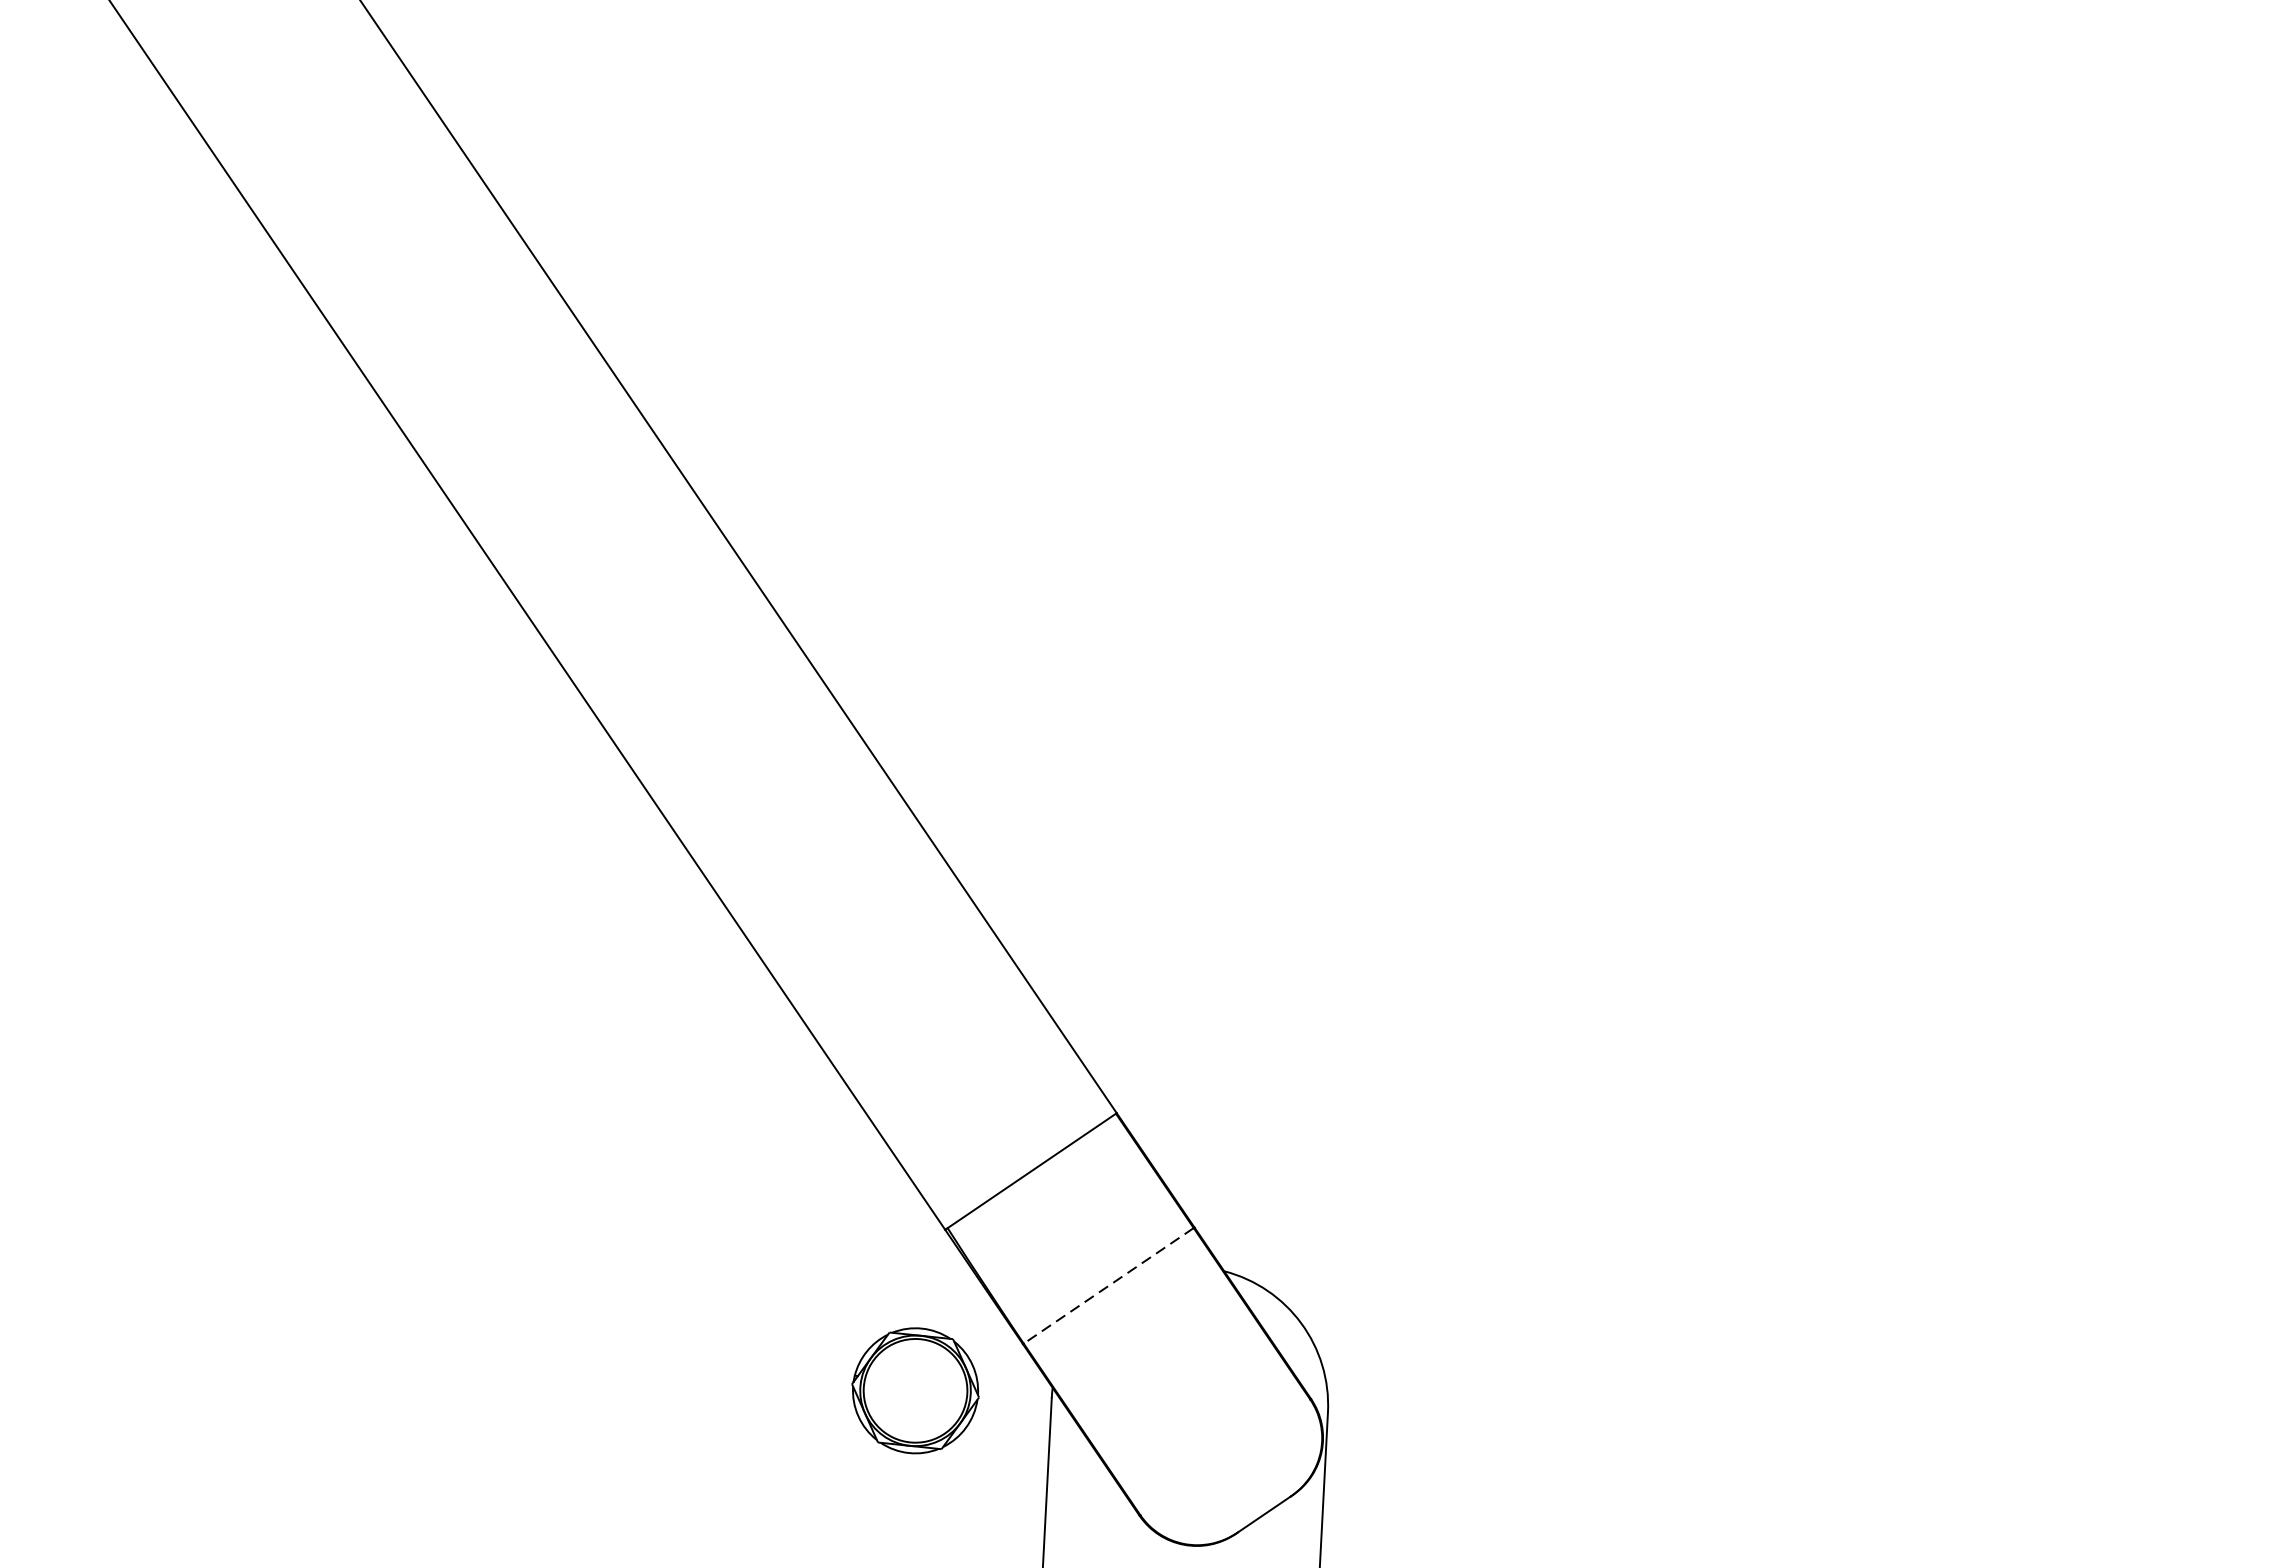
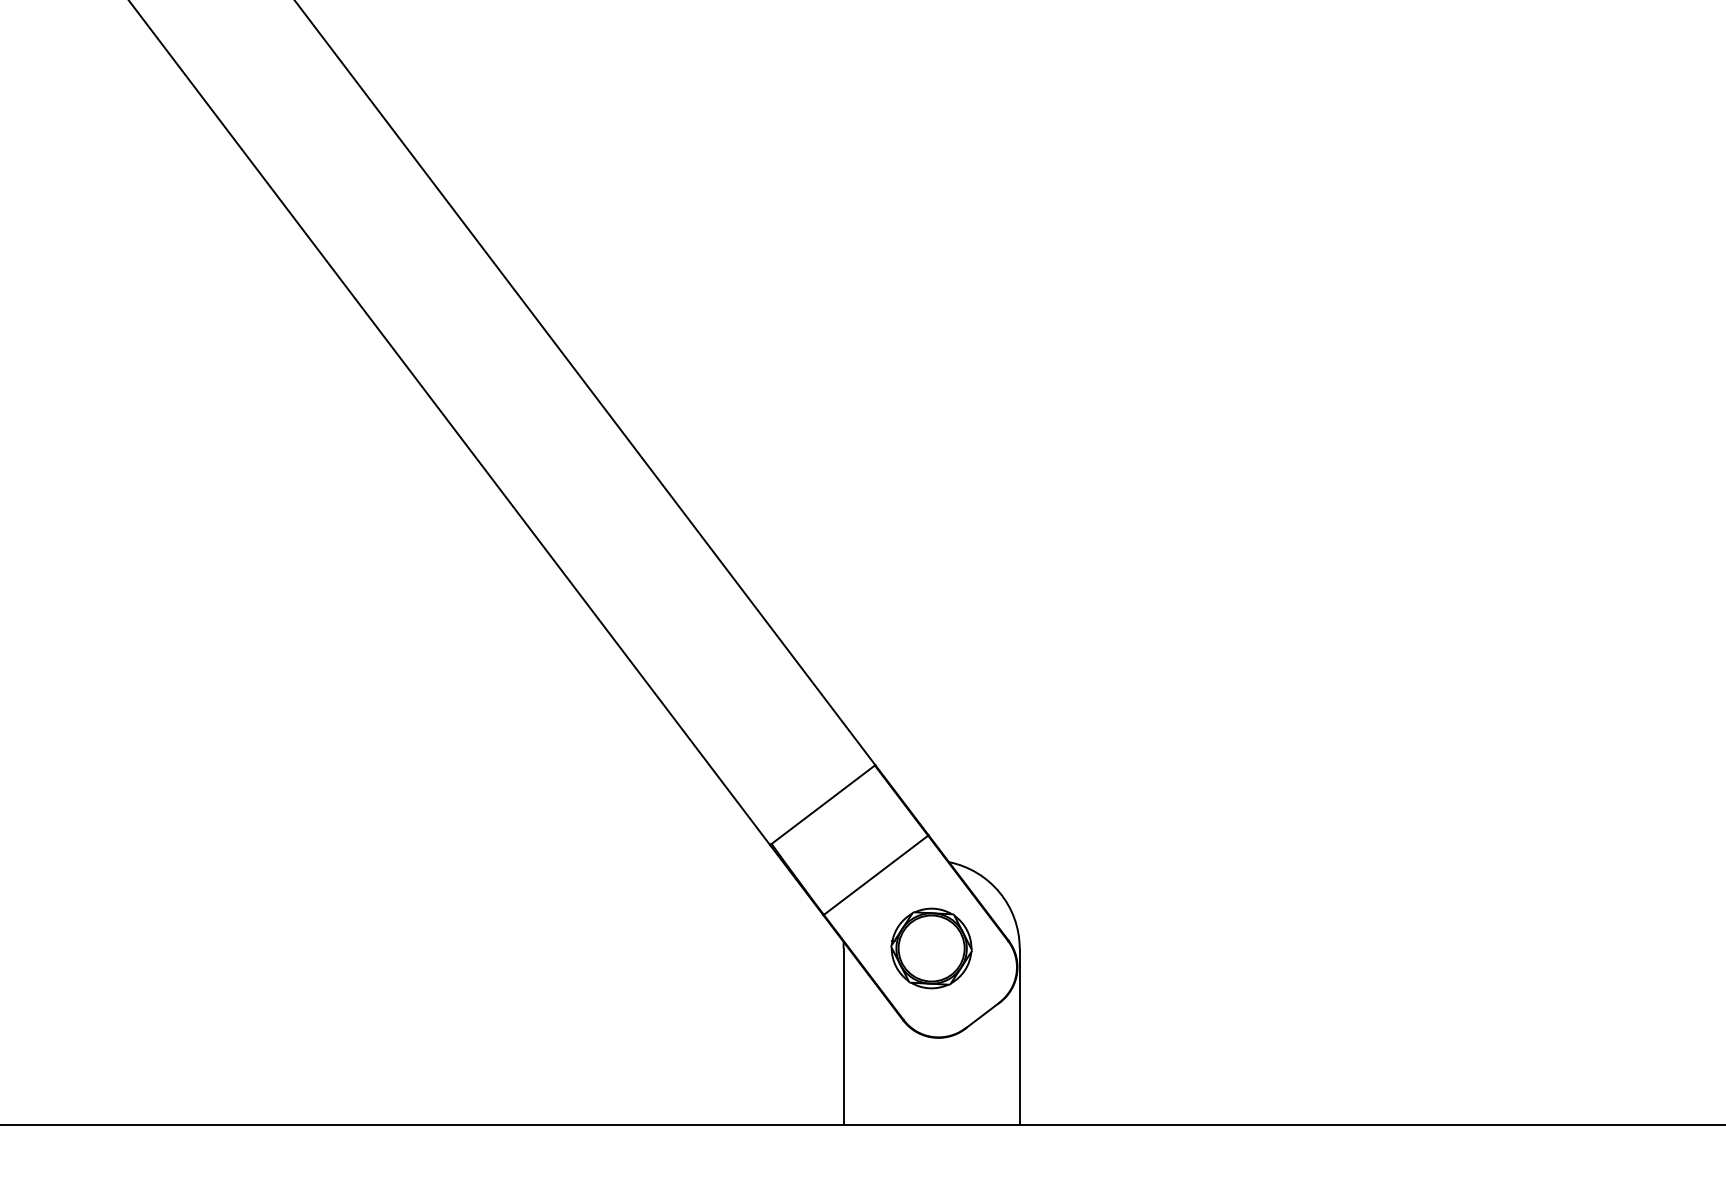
line: (1107, 1286) -> (875, 875), dashed -> solid
part: (915, 1390) -> (931, 948), moved

